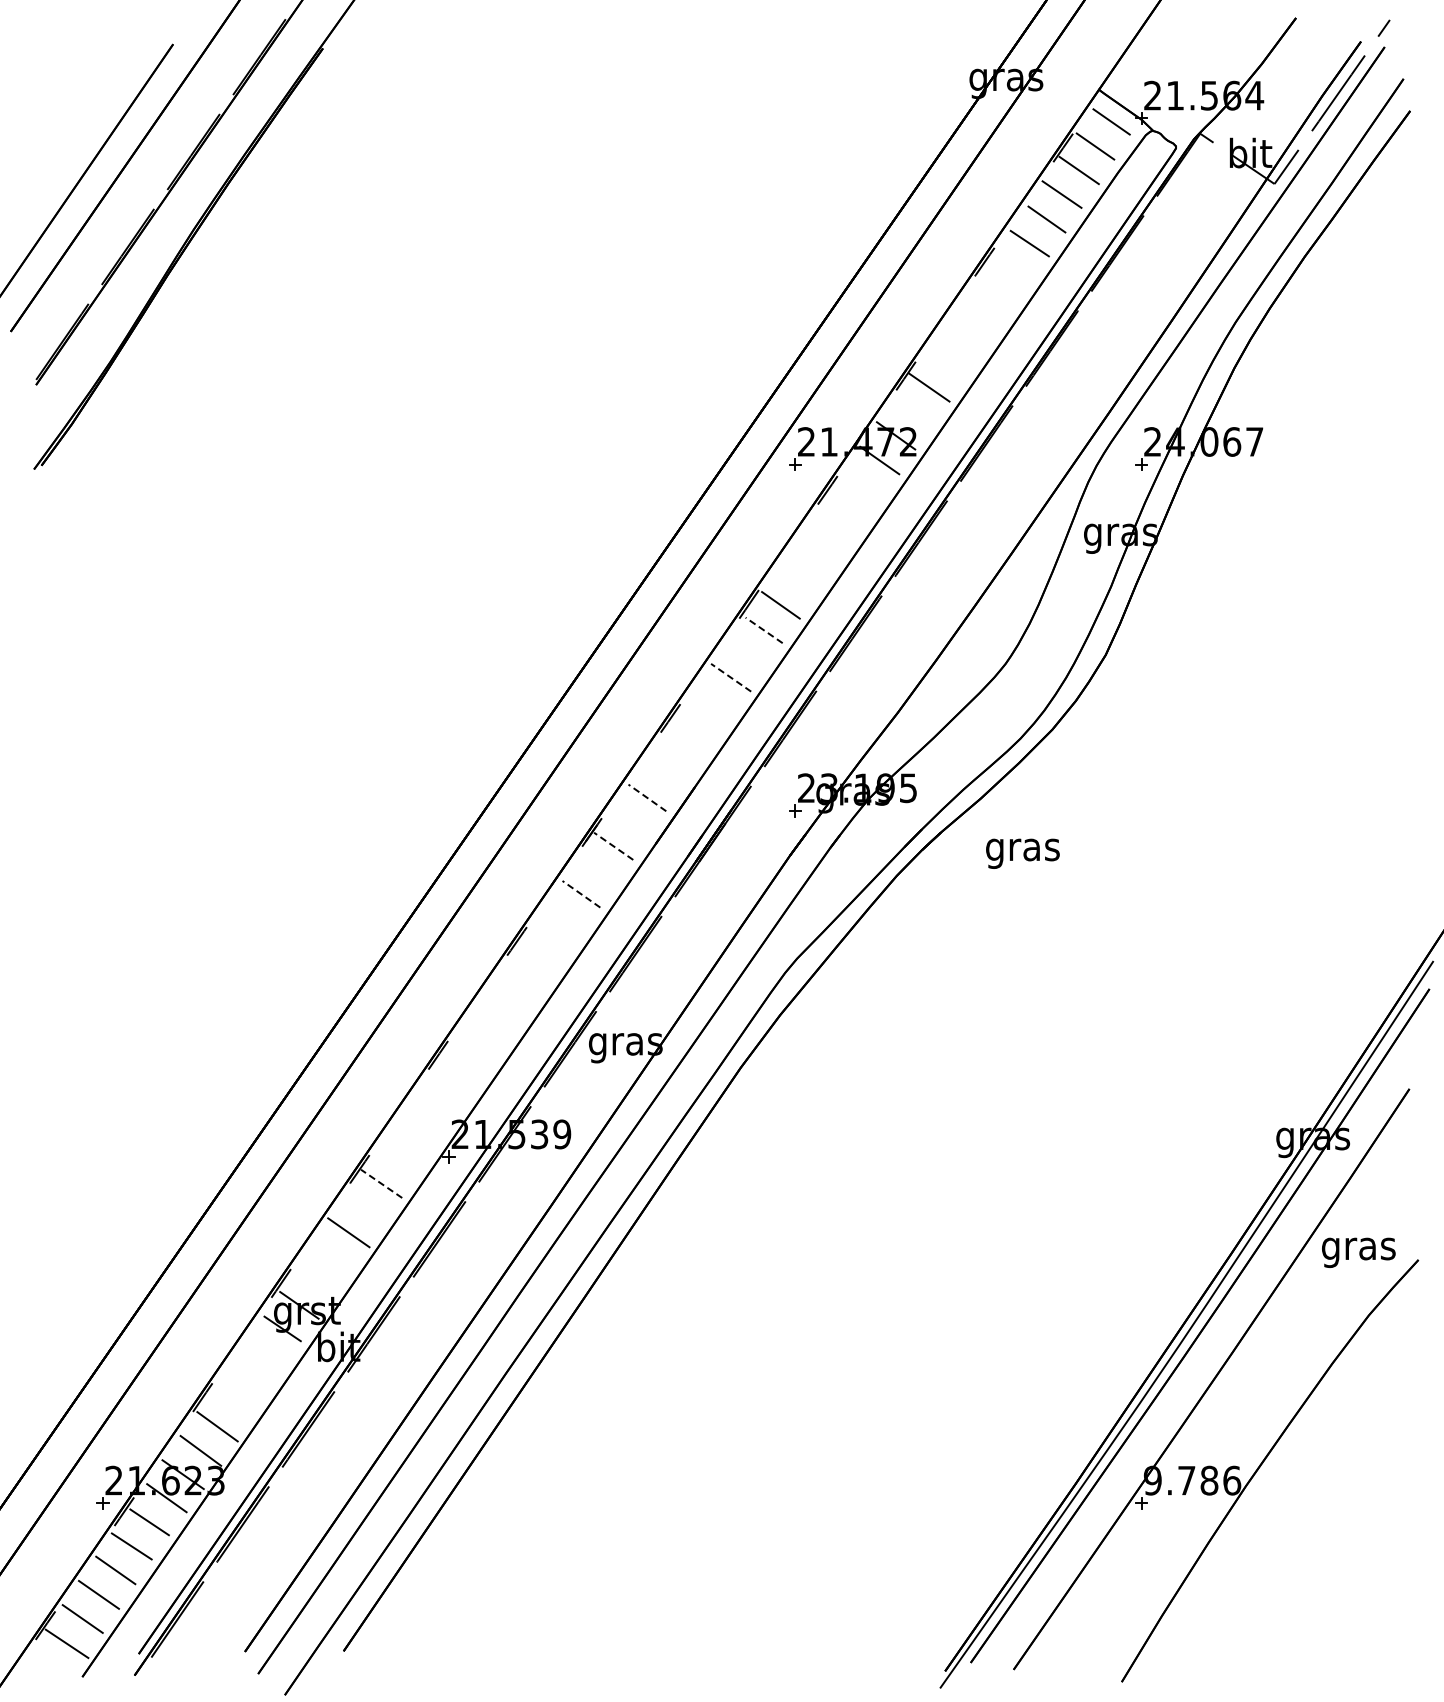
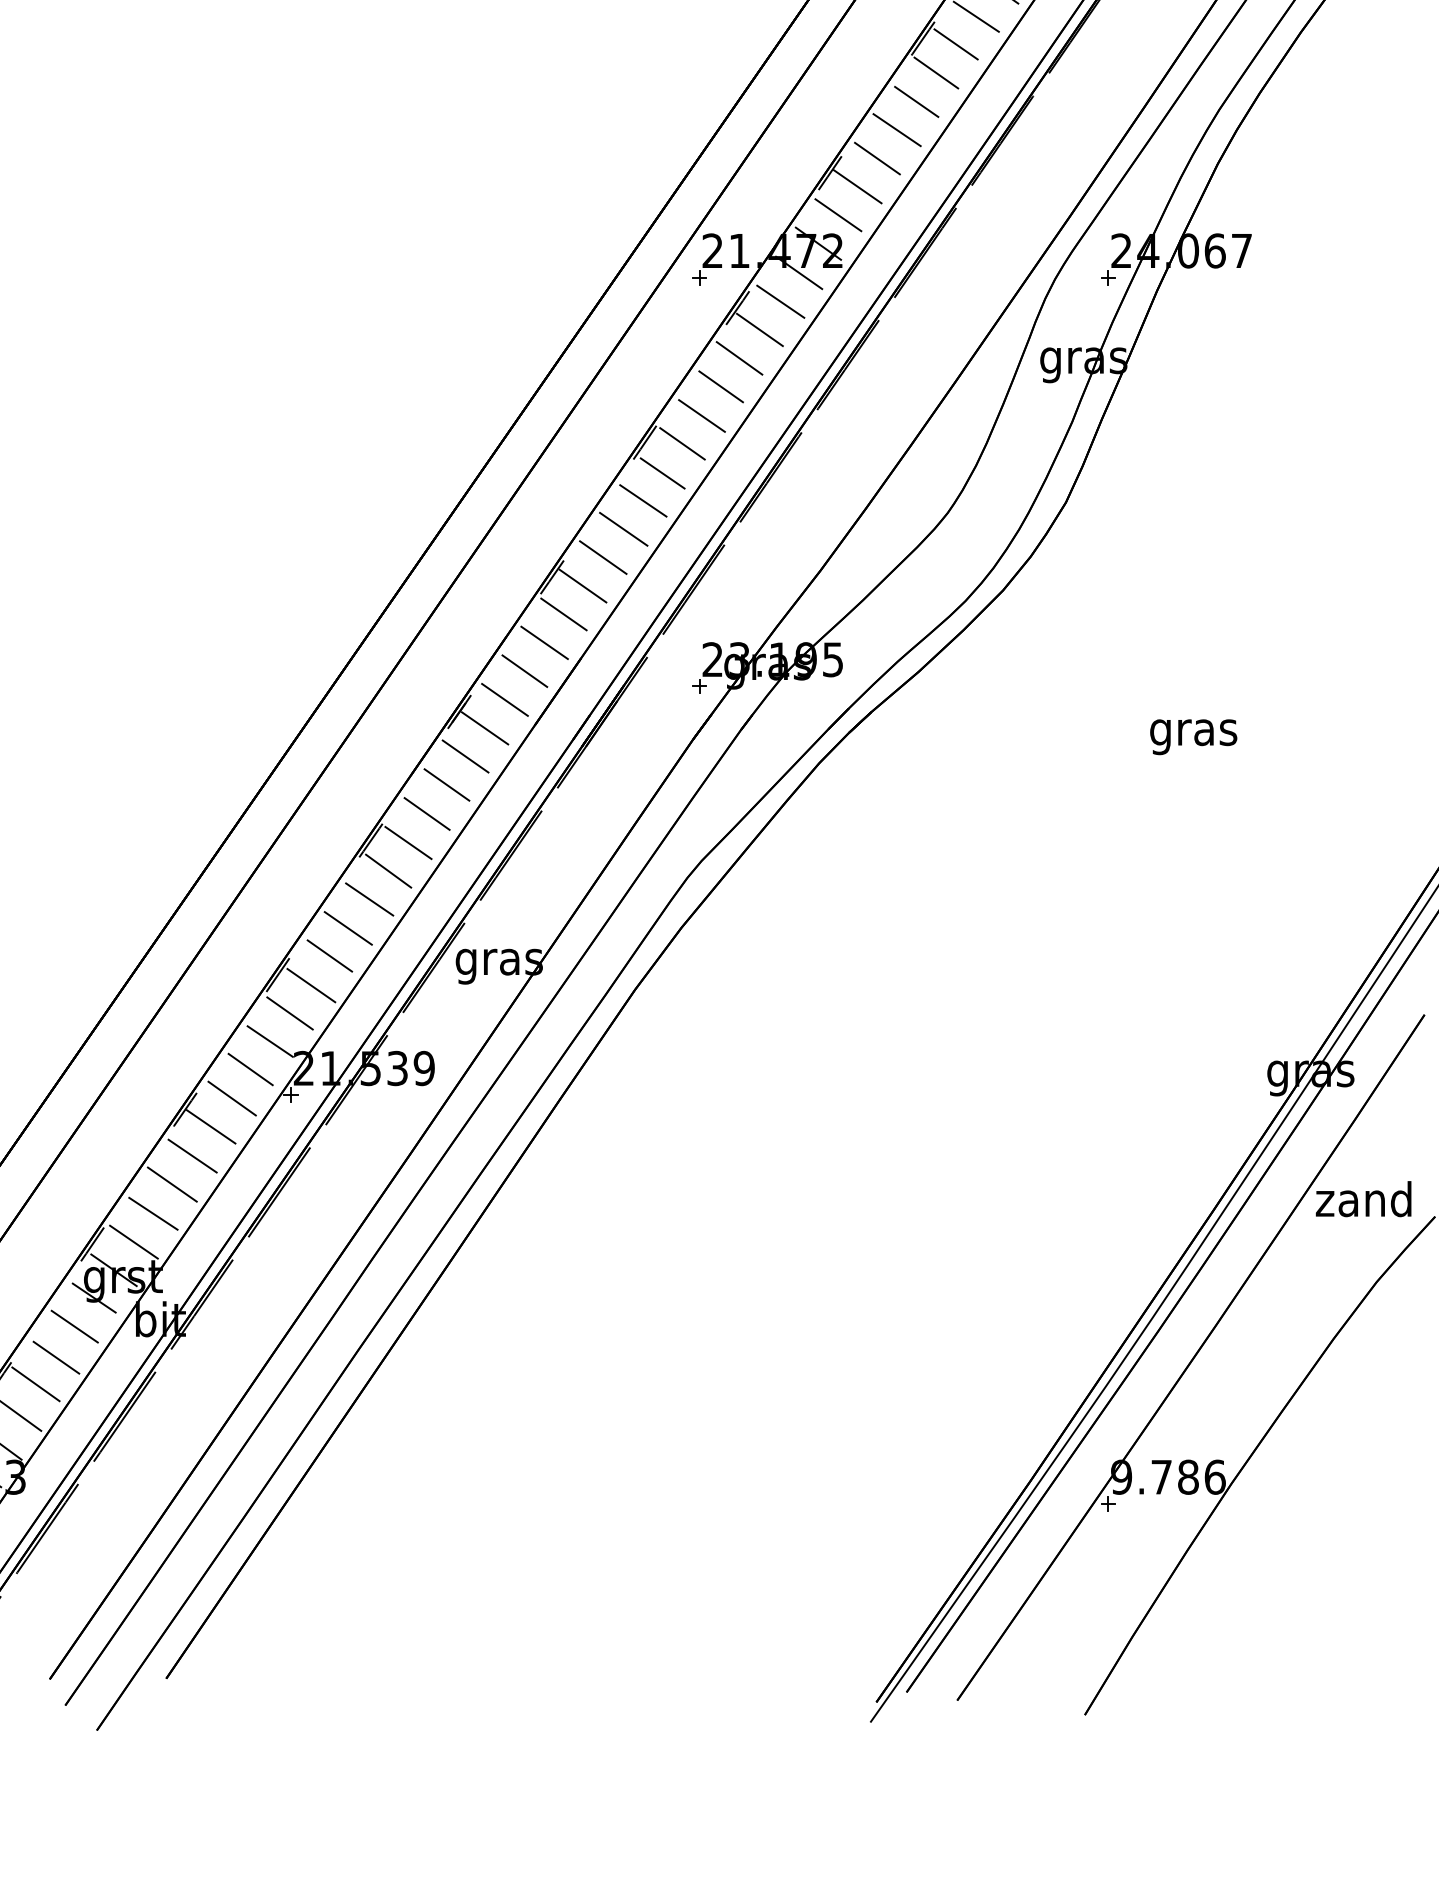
line: (1012, 266) -> (955, 43), added
line: (995, 291) -> (935, 73), added
line: (978, 315) -> (915, 101), added
line: (962, 339) -> (896, 129), added
line: (946, 363) -> (877, 158), added
line: (912, 411) -> (837, 214), added
line: (864, 484) -> (781, 301), added
line: (846, 508) -> (759, 329), added
line: (829, 532) -> (739, 357), added
line: (813, 557) -> (720, 387), added
line: (797, 581) -> (702, 415), added
line: (763, 630) -> (661, 473), dashed -> solid
line: (747, 653) -> (643, 500), added
line: (730, 677) -> (622, 529), dashed -> solid
line: (713, 701) -> (602, 557), added
line: (696, 725) -> (582, 585), added
line: (680, 749) -> (563, 614), added
line: (663, 773) -> (543, 642), added
line: (646, 797) -> (523, 670), dashed -> solid
line: (630, 821) -> (504, 699), added
line: (613, 846) -> (484, 728), dashed -> solid
text: (1022, 853) -> (1193, 736), moved
line: (596, 869) -> (464, 755), added
line: (581, 894) -> (447, 785), dashed -> solid
line: (564, 918) -> (426, 813), added
line: (548, 943) -> (408, 843), added
line: (531, 967) -> (388, 871), added
line: (515, 990) -> (369, 898), added
line: (497, 1015) -> (347, 928), added
line: (482, 1038) -> (330, 955), added
line: (466, 1064) -> (311, 985), added
line: (448, 1087) -> (290, 1013), added
line: (431, 1111) -> (269, 1041), added
line: (414, 1135) -> (249, 1069), added
line: (399, 1159) -> (232, 1098), added
line: (381, 1183) -> (210, 1126), dashed -> solid
line: (365, 1208) -> (192, 1155), added
text: (1357, 1248) -> (1363, 1203), gras -> zand
line: (332, 1257) -> (153, 1213), added
line: (316, 1281) -> (134, 1242), added
line: (265, 1352) -> (73, 1325), added
line: (250, 1378) -> (56, 1356), added
line: (233, 1401) -> (36, 1383), added

